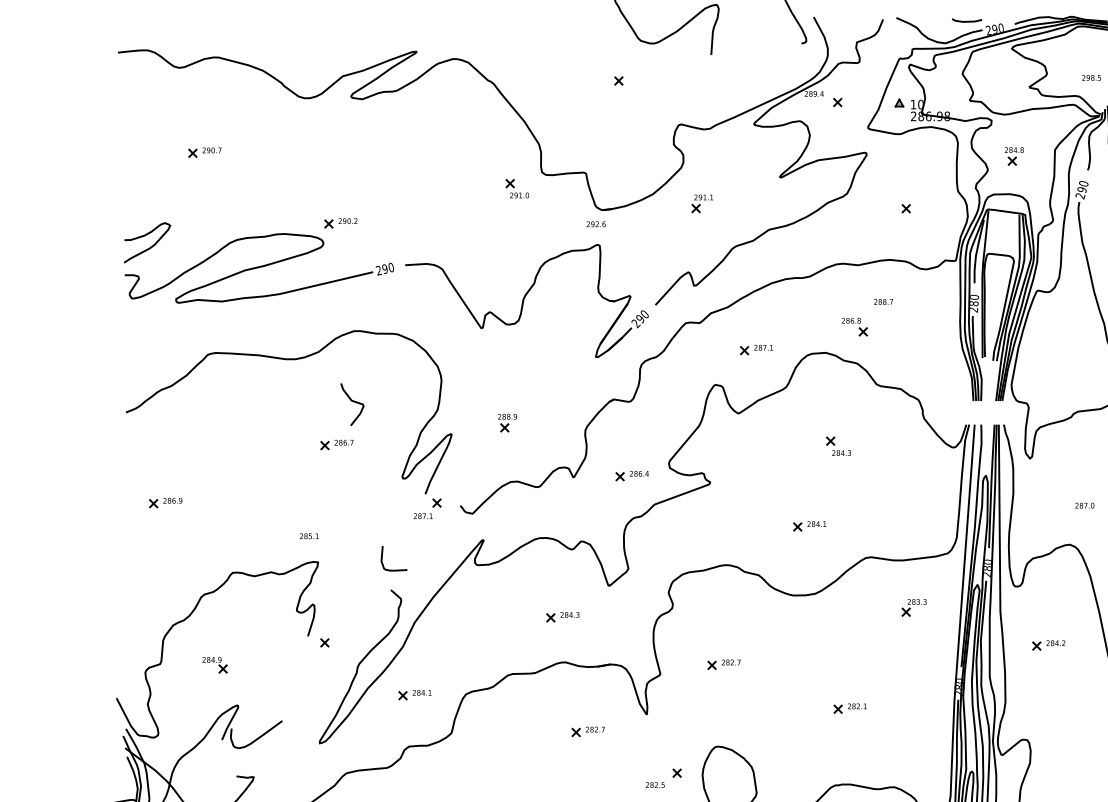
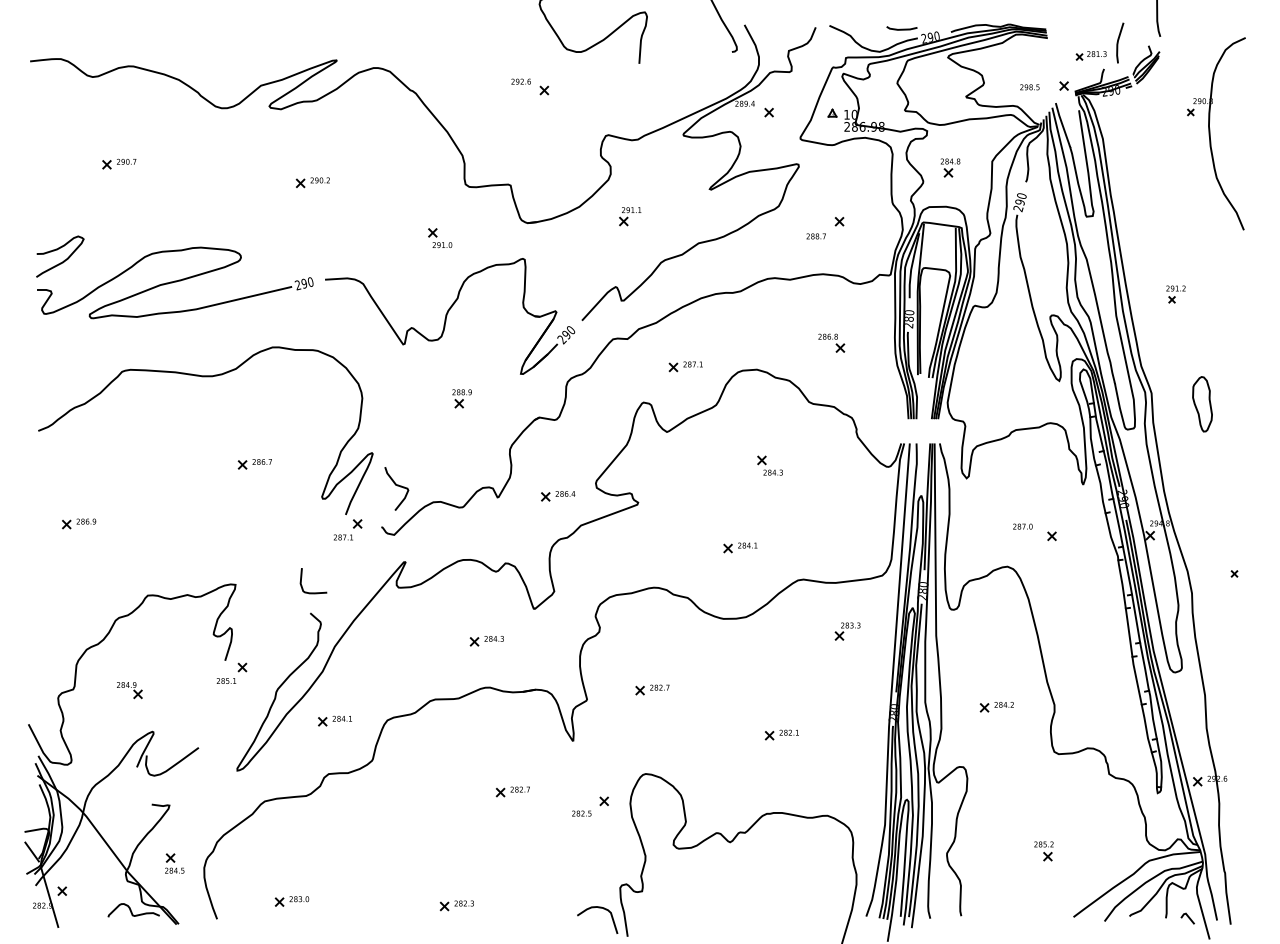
part: (517, 189) -> (440, 238), moved
part: (340, 223) -> (312, 182), moved
text: (595, 224) -> (520, 81), moved
text: (882, 302) -> (815, 236), moved
part: (854, 326) -> (831, 342), moved
curve: (353, 402) -> (397, 486), moved
part: (506, 422) -> (461, 398), moved
text: (309, 535) -> (226, 680), moved
part: (1048, 645) -> (996, 707), moved
part: (587, 731) -> (512, 791), moved

